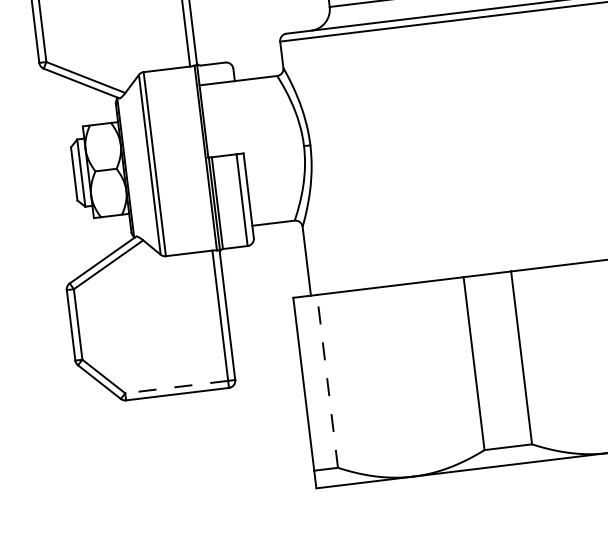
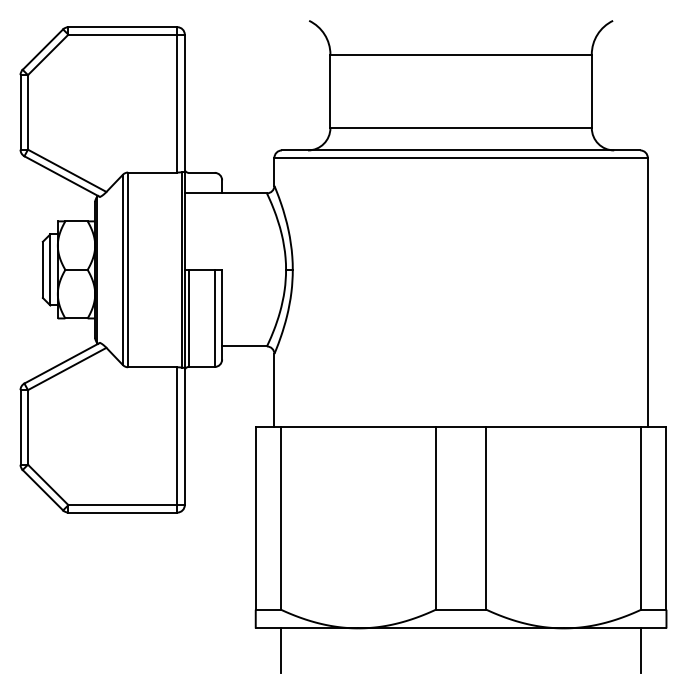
line: (327, 380) -> (280, 517), dashed -> solid
line: (176, 387) -> (122, 505), dashed -> solid
line: (342, 506) -> (280, 650), added

